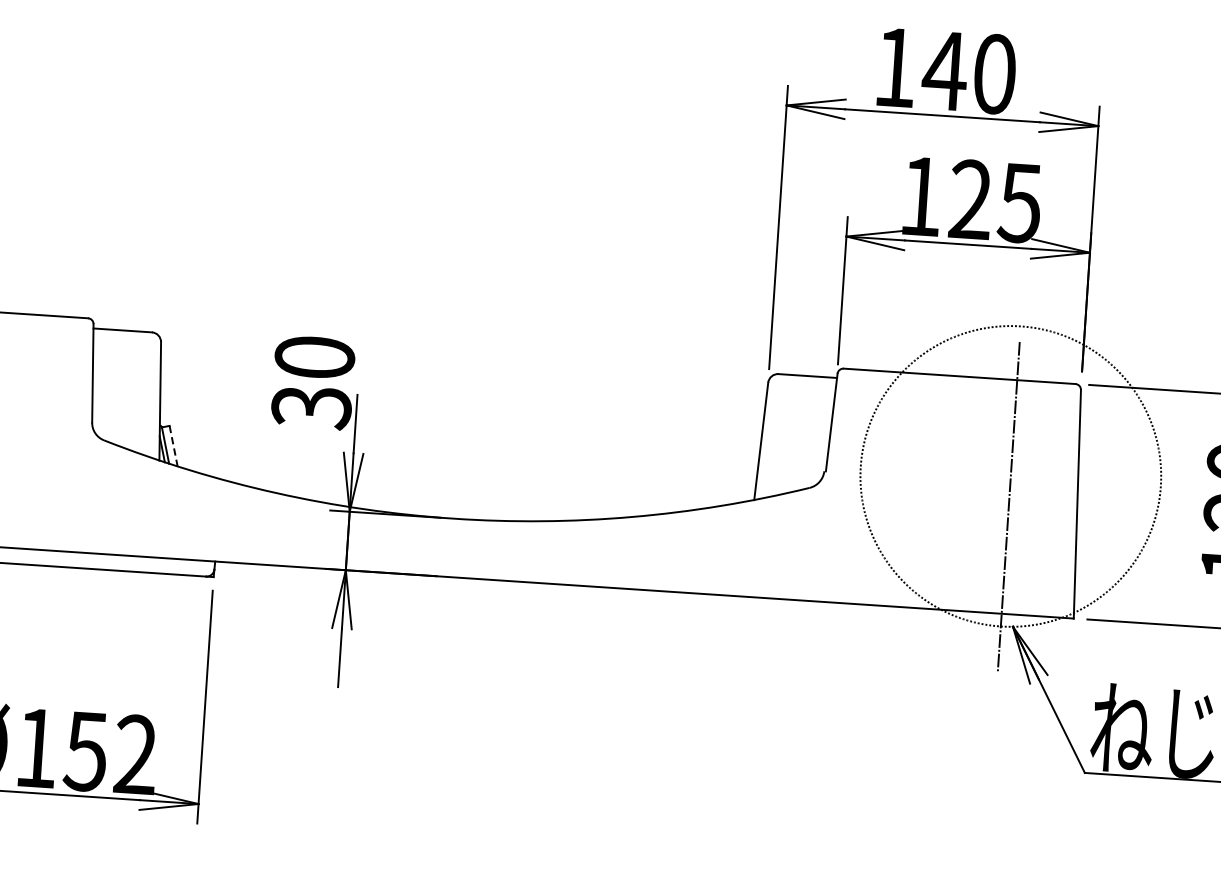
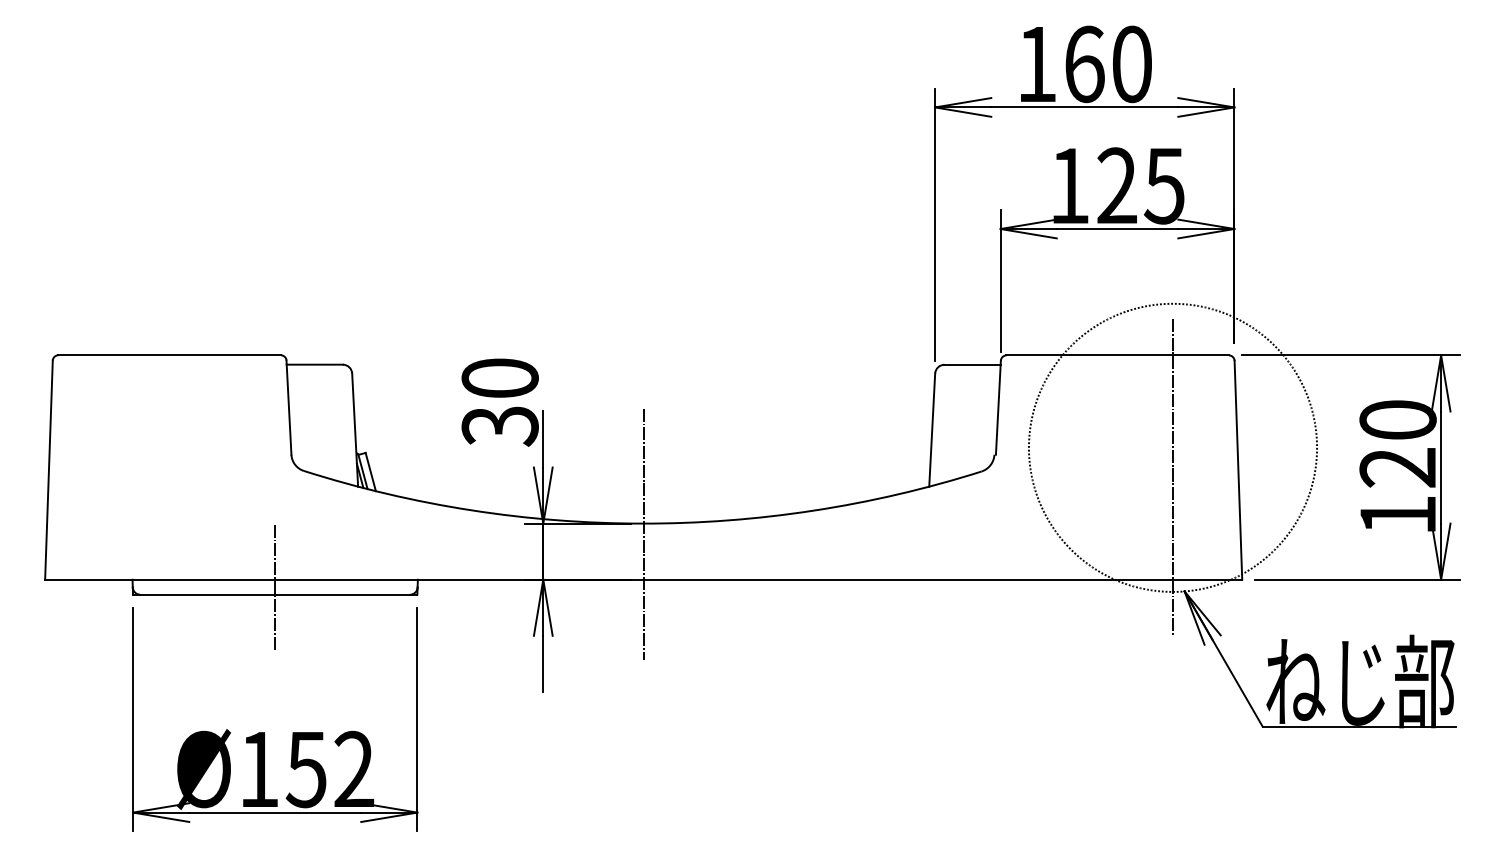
text: (944, 70) -> (1083, 64), 140 -> 160
line: (173, 446) -> (370, 472), dashed -> solid
line: (453, 529) -> (643, 533), added
line: (66, 558) -> (275, 586), added

